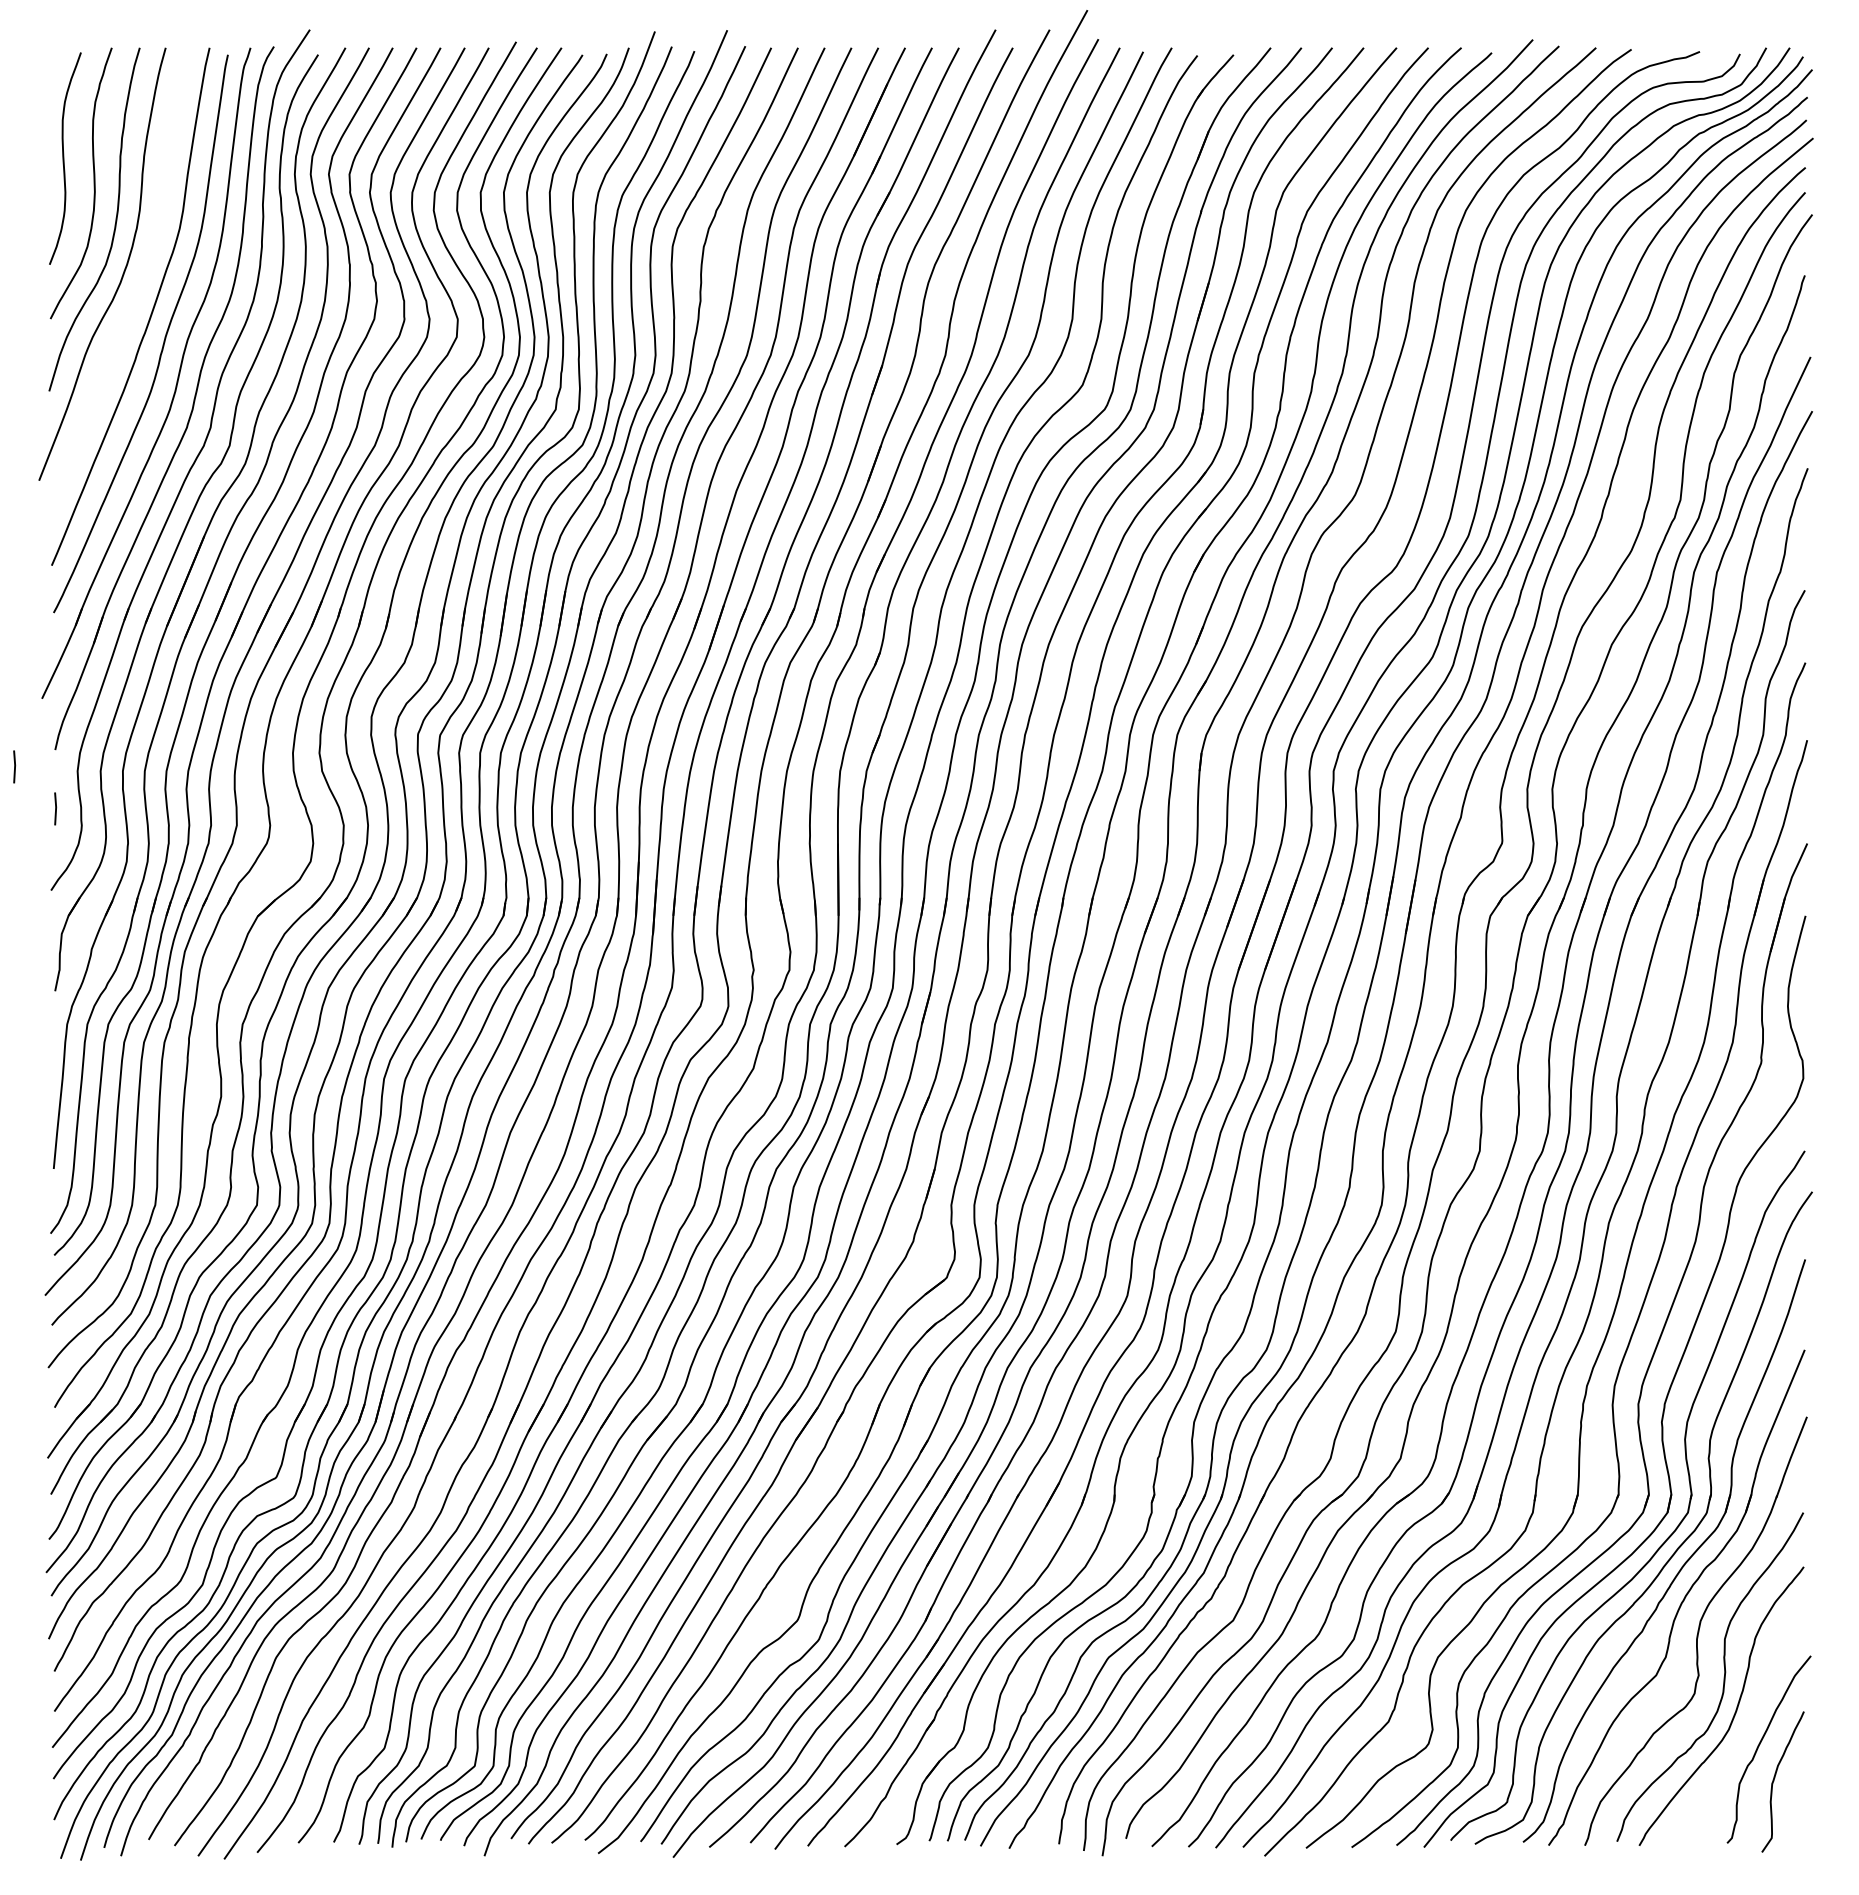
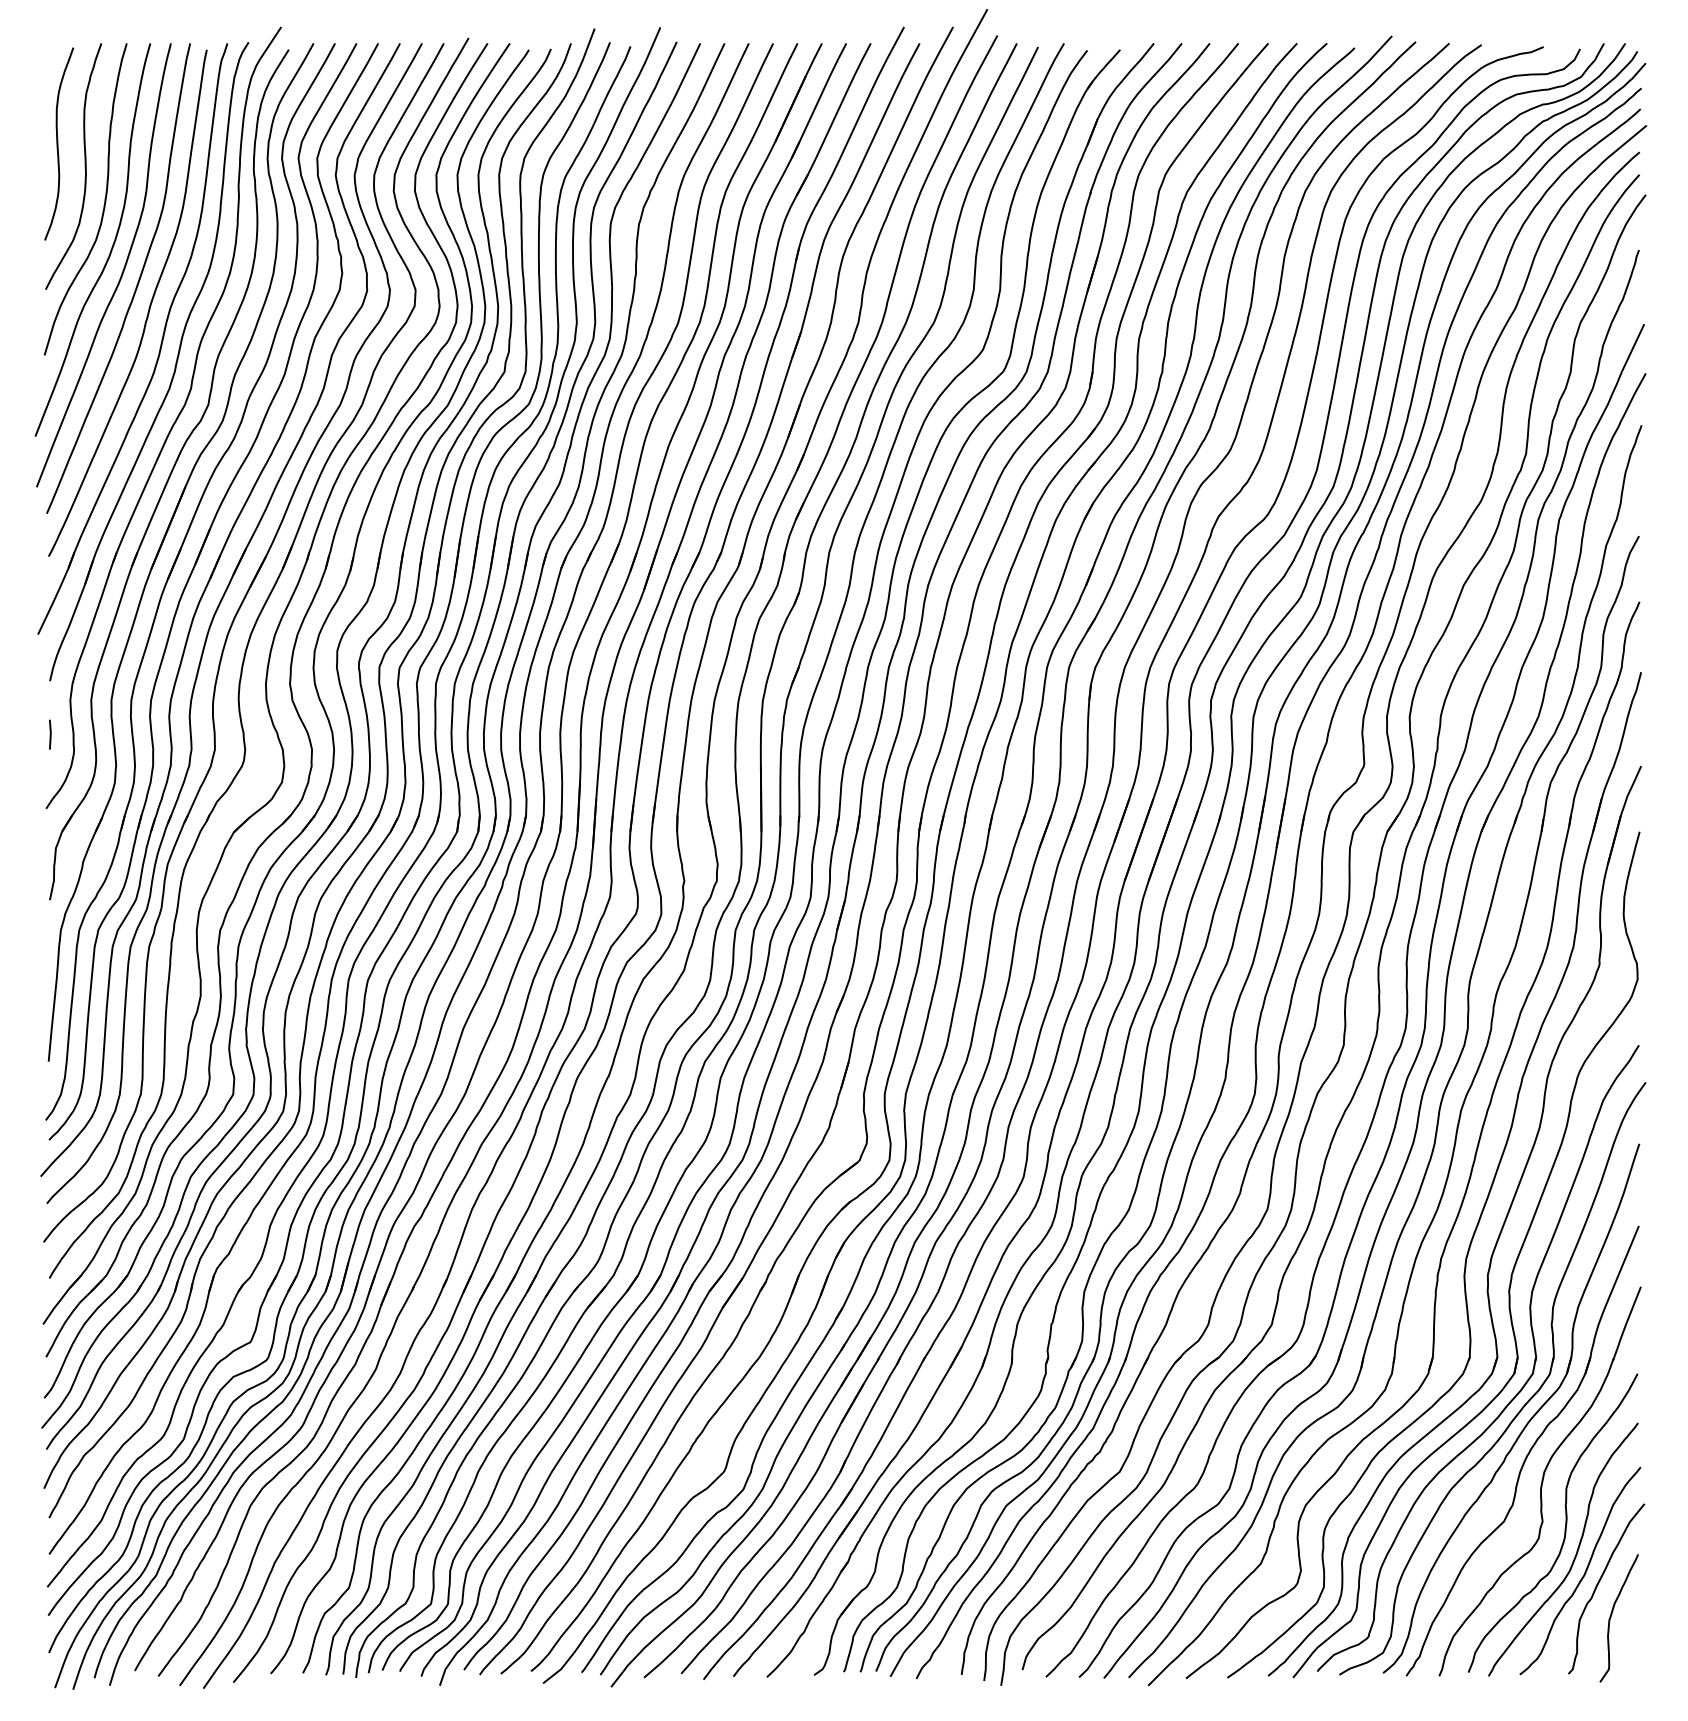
curve: (134, 299) -> (121, 271), added
line: (14, 766) -> (12, 696), removed
curve: (1745, 1729) -> (1585, 1570), added

